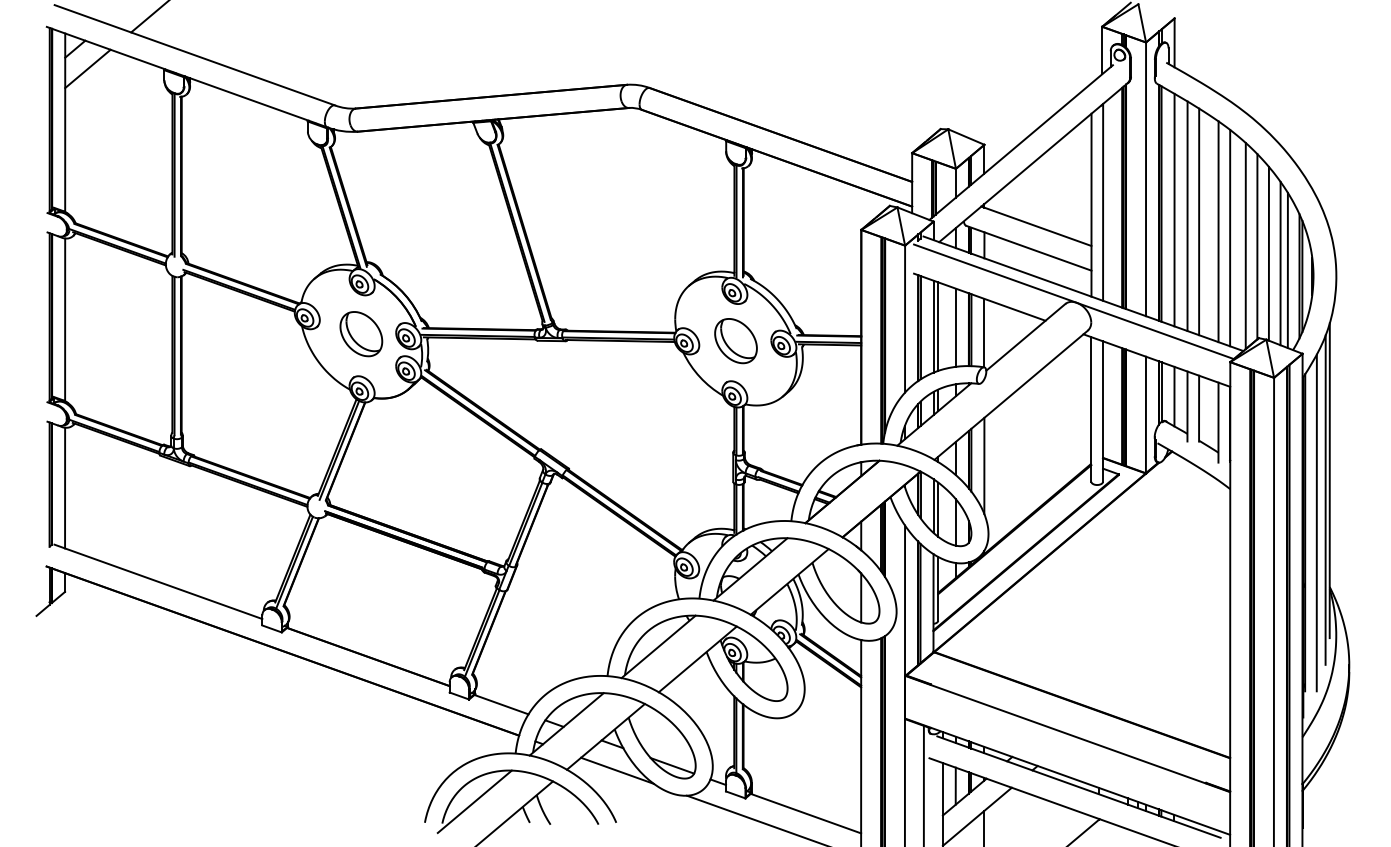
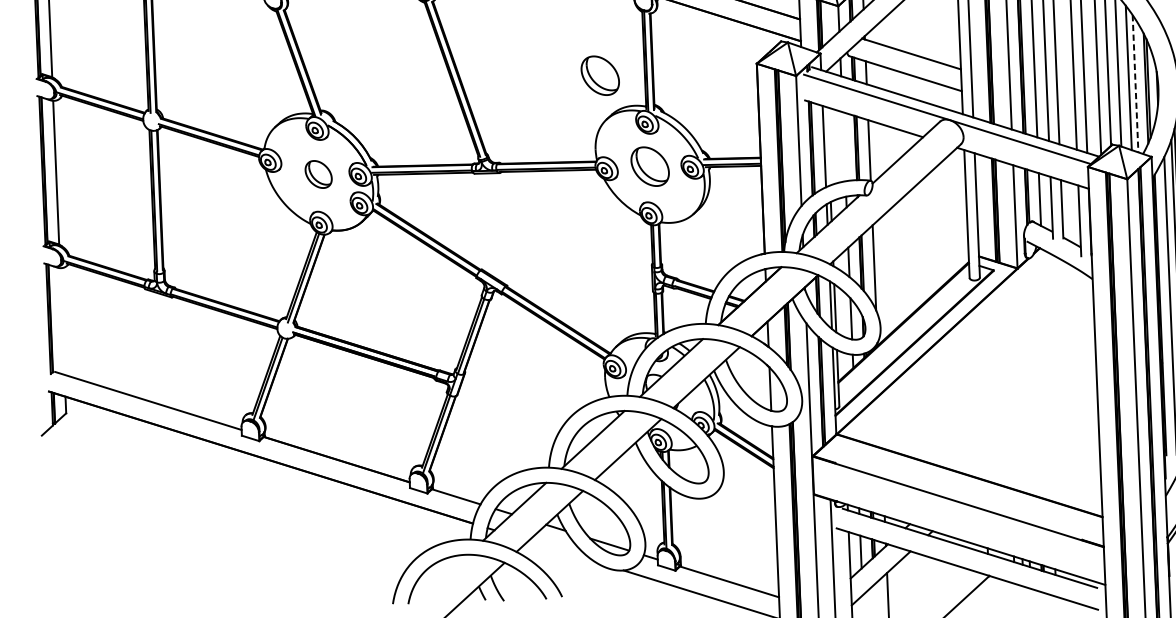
part: (683, 236) -> (599, 76), added
line: (1287, 270) -> (1135, 83), solid -> dashed
line: (938, 326) -> (828, 146), removed
line: (955, 327) -> (843, 146), removed
part: (361, 334) -> (318, 174), size x0.7
line: (65, 487) -> (62, 320), removed
line: (617, 770) -> (561, 550), removed
line: (474, 801) -> (436, 583), removed

